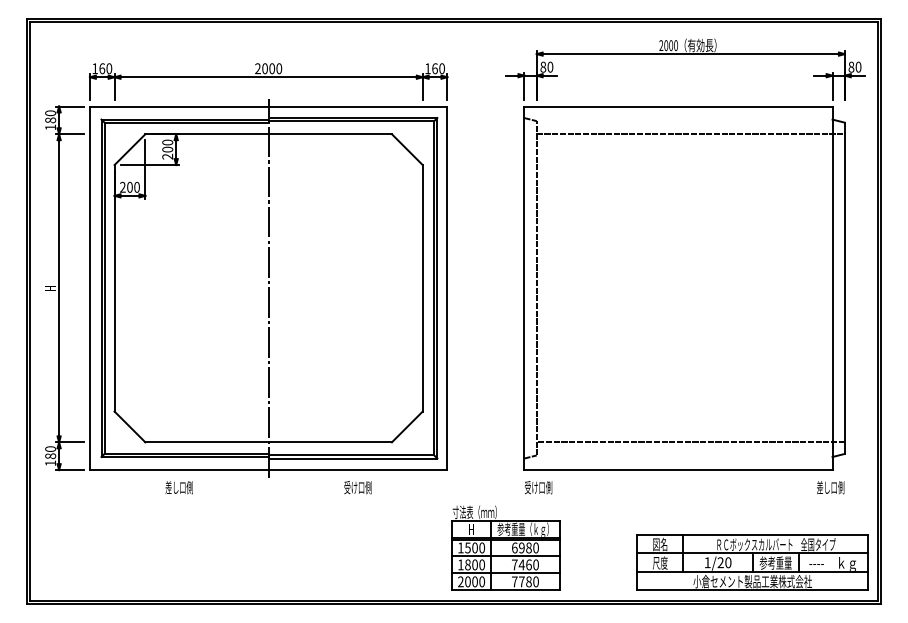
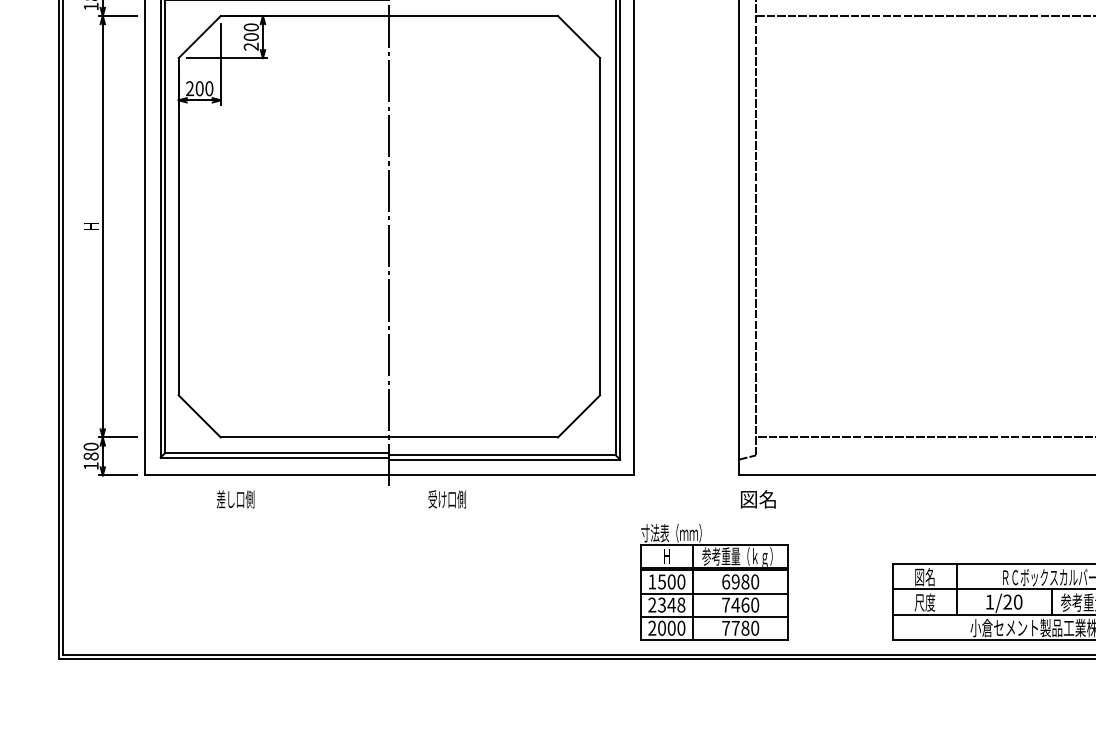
text: (178, 487) -> (234, 499), moved
text: (357, 487) -> (446, 499), moved
text: (538, 487) -> (758, 499), 受け口側 -> 図名
text: (471, 564) -> (666, 604), 1800 -> 2348

